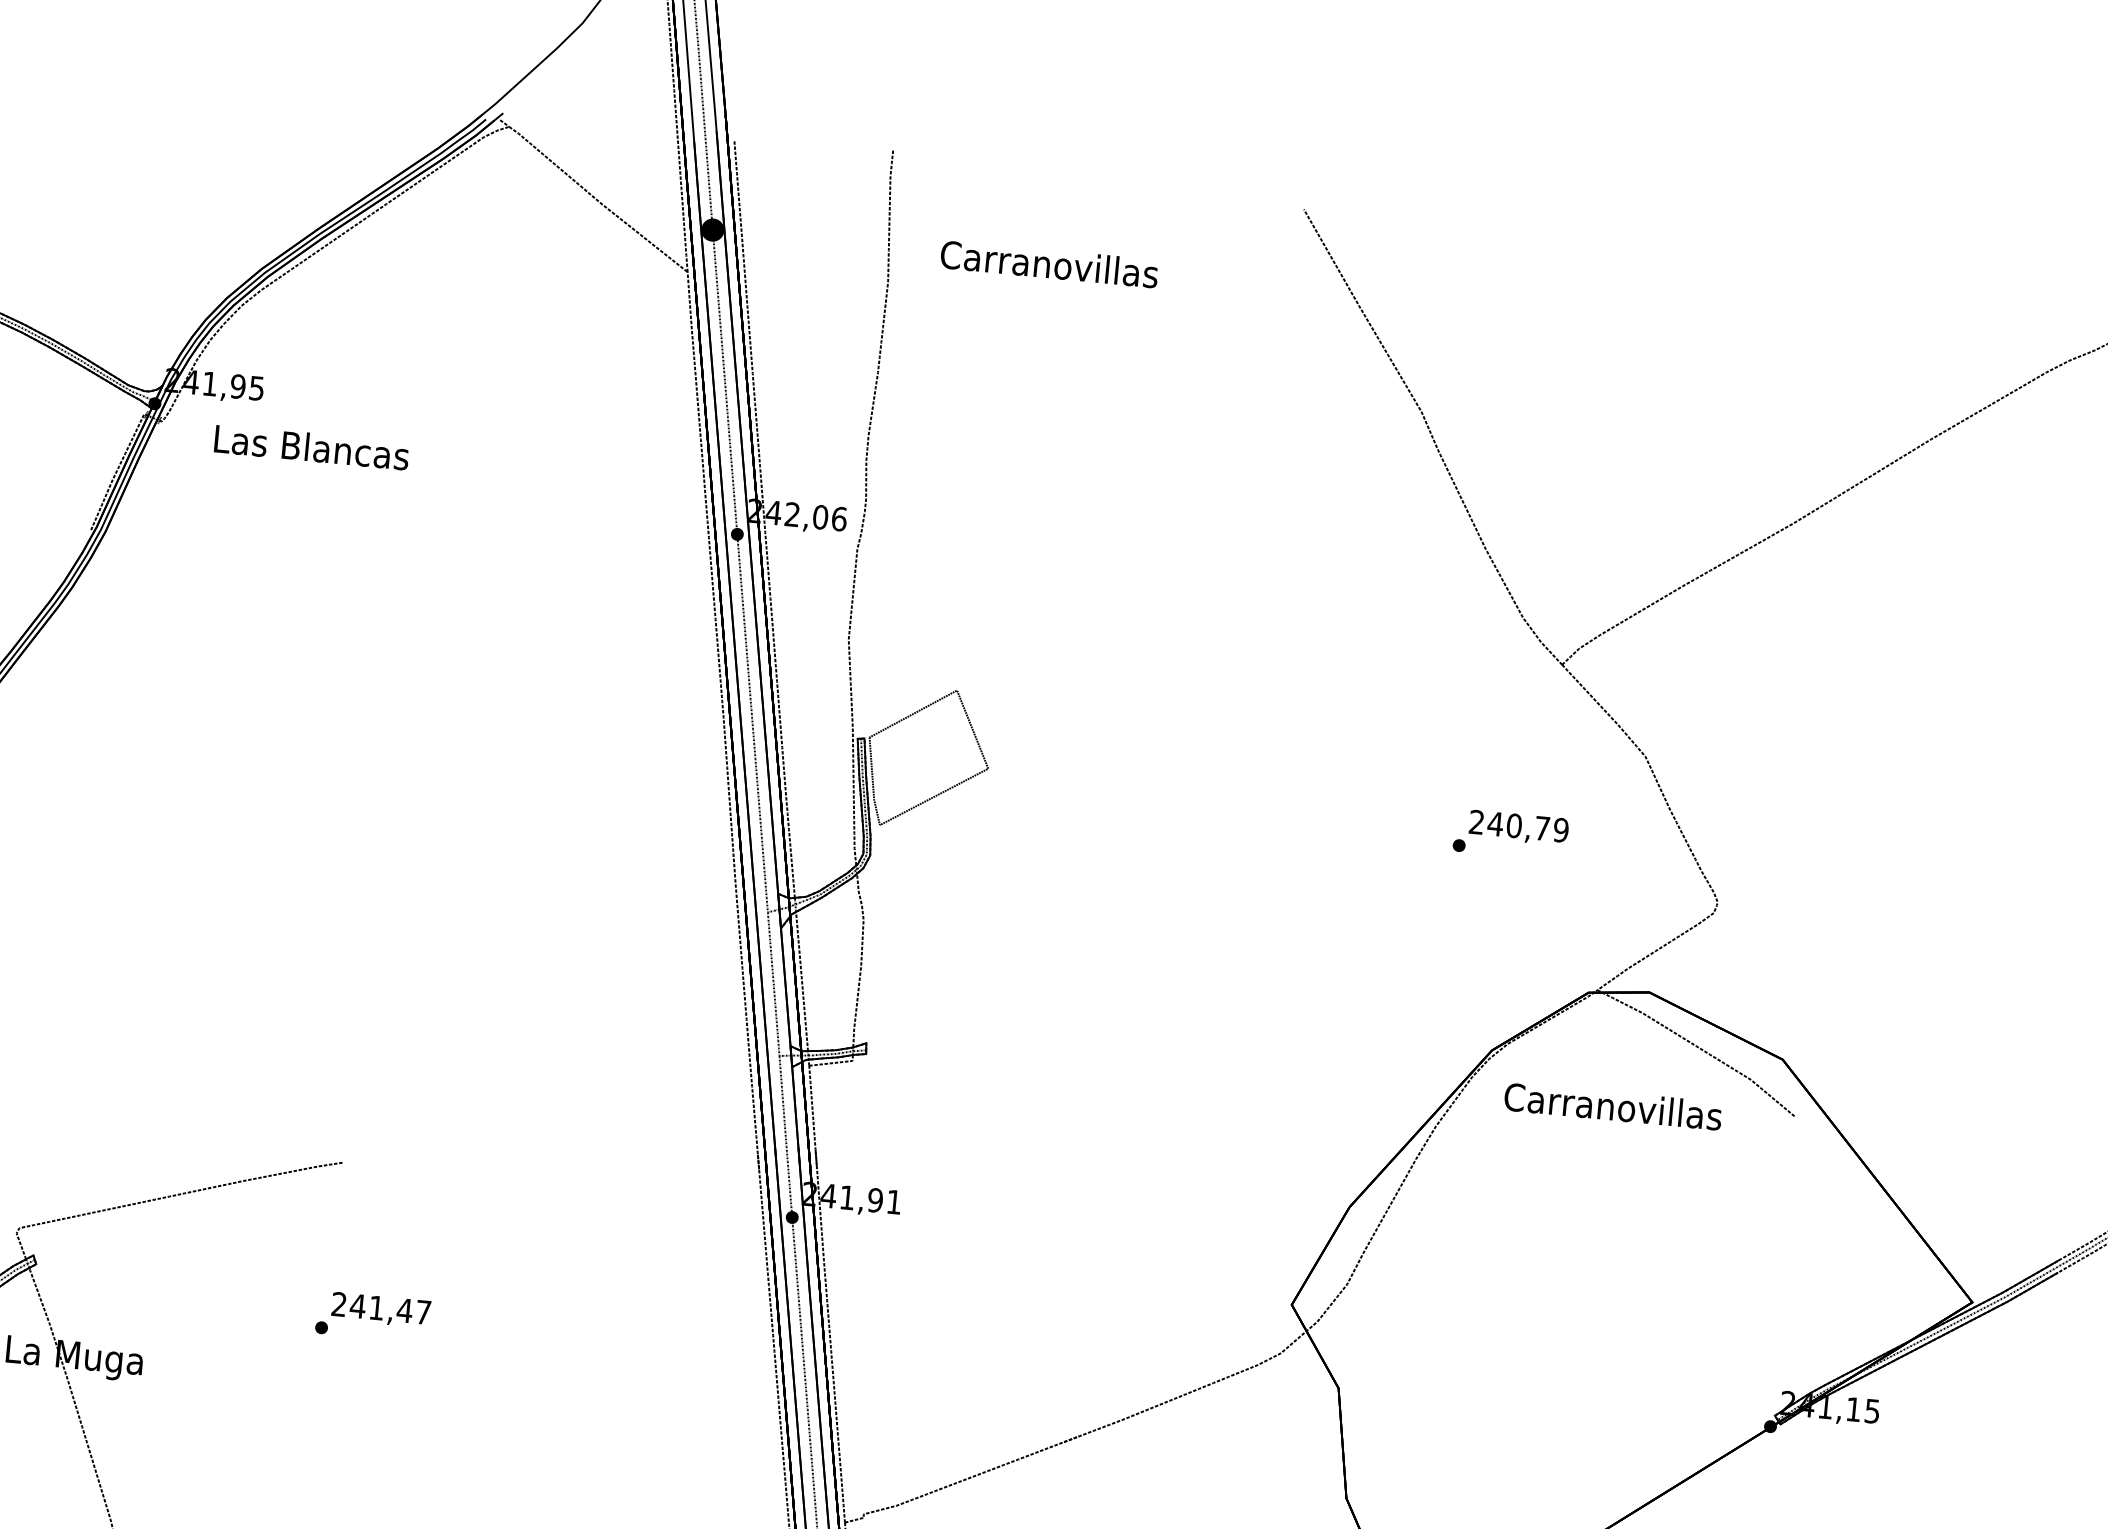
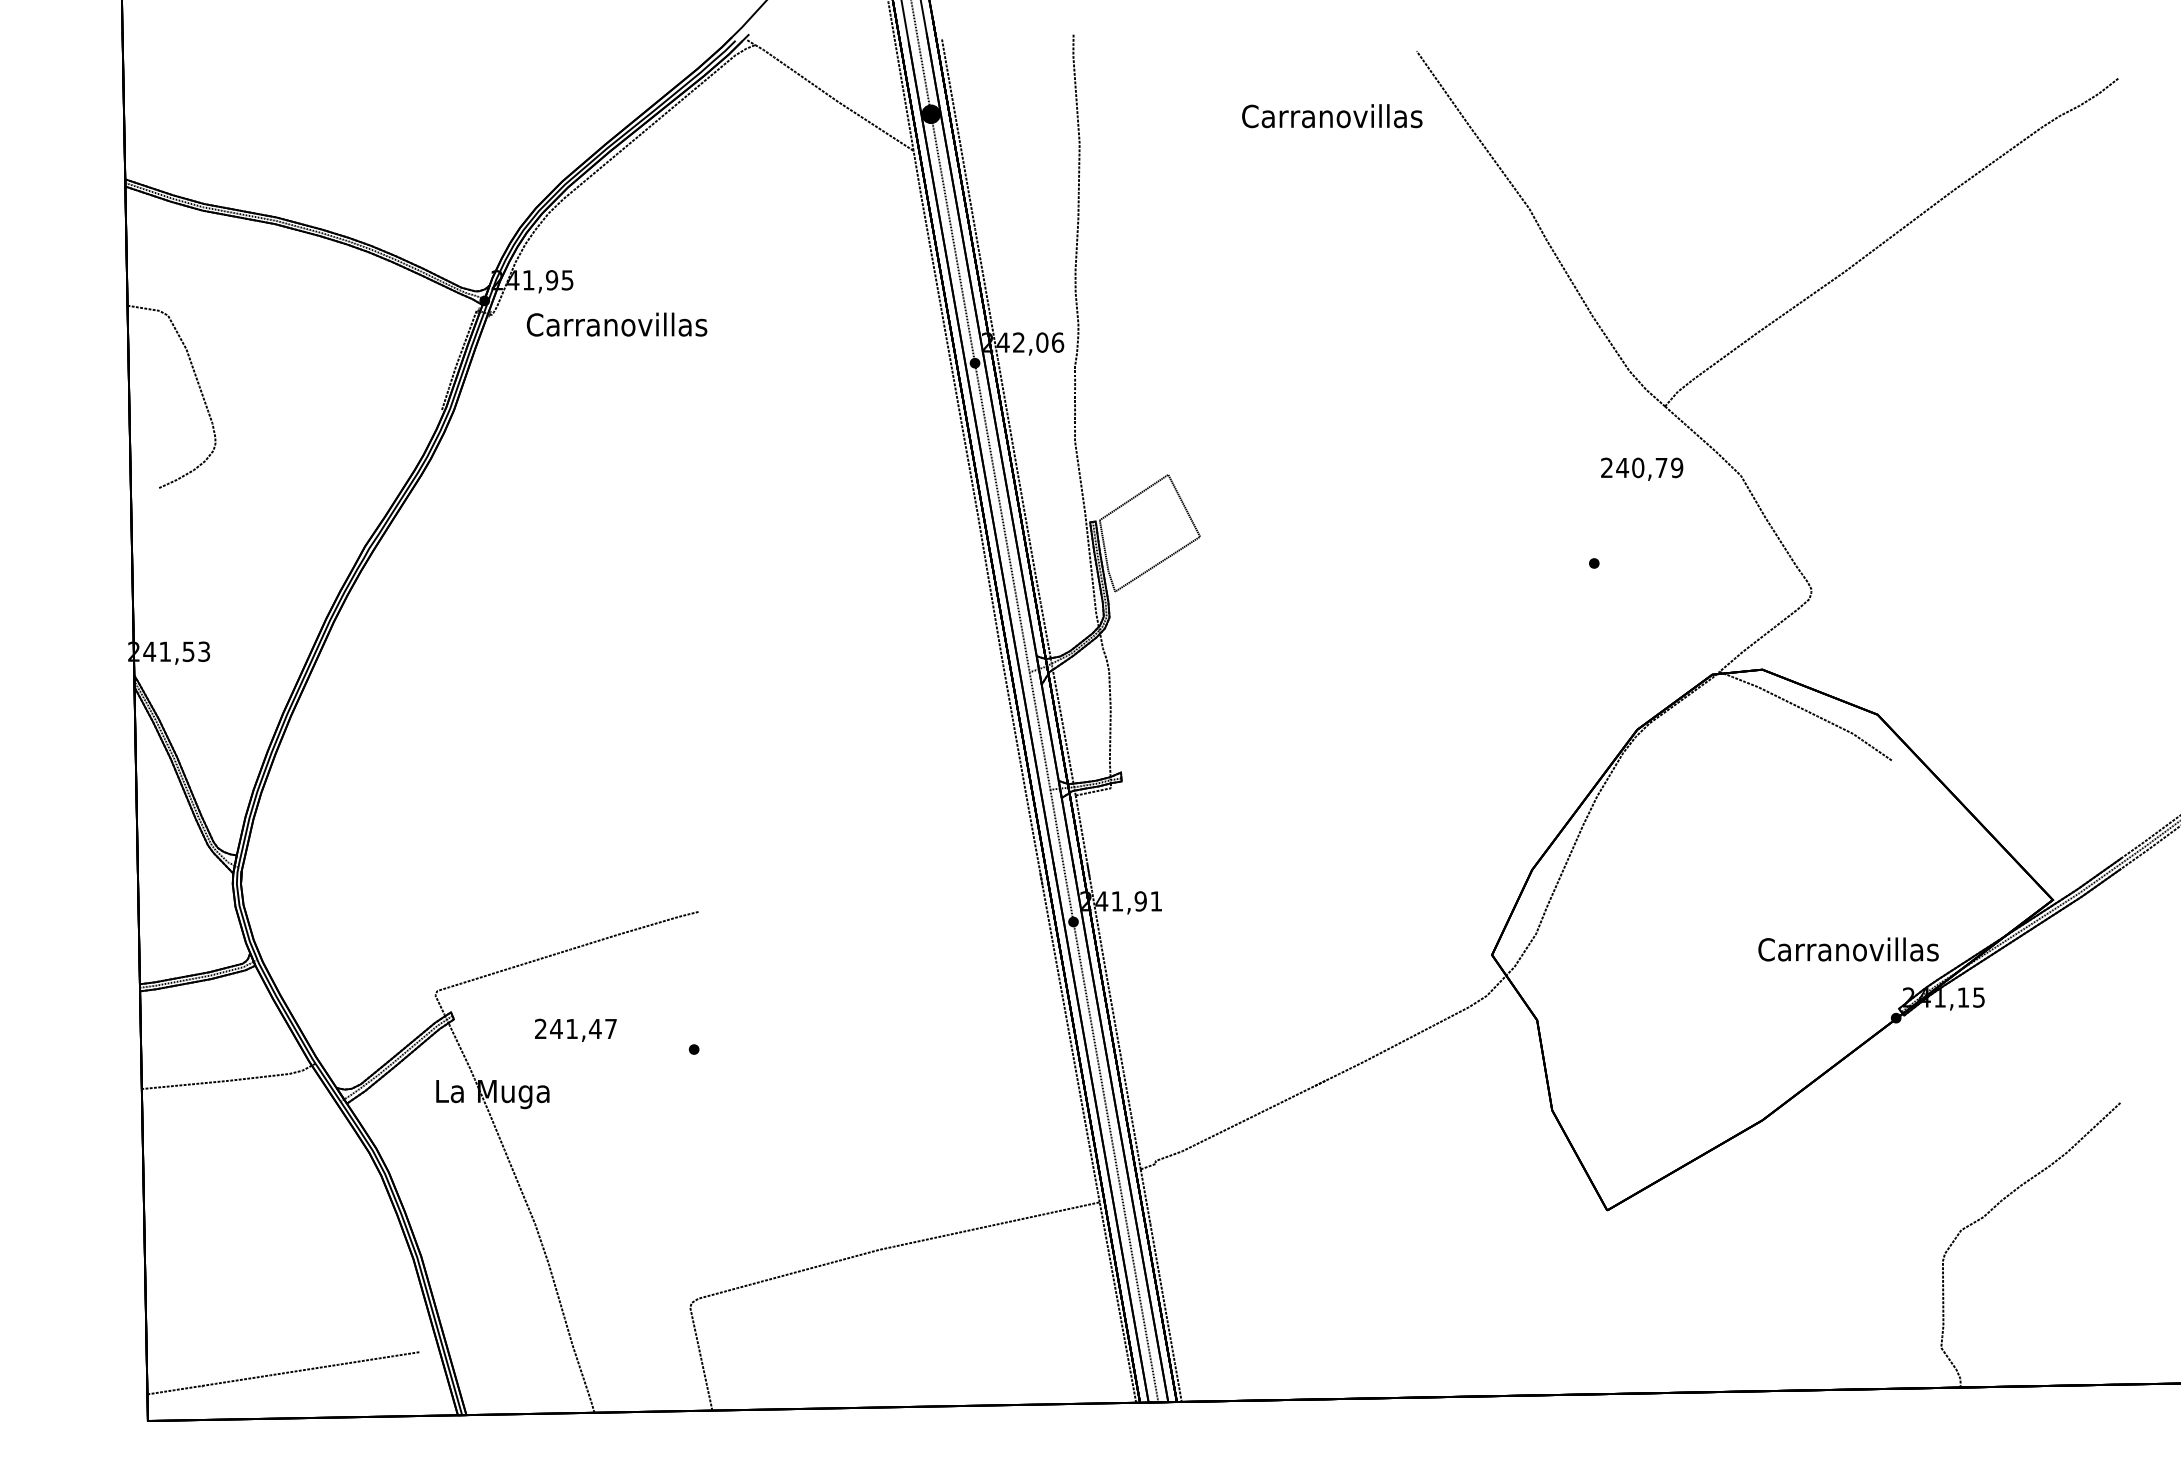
text: (1049, 264) -> (1332, 116), moved
text: (310, 447) -> (616, 324), Las Blancas -> Carranovillas
text: (1519, 827) -> (1642, 468), moved
text: (1613, 1106) -> (1848, 949), moved
text: (380, 1309) -> (575, 1029), moved

